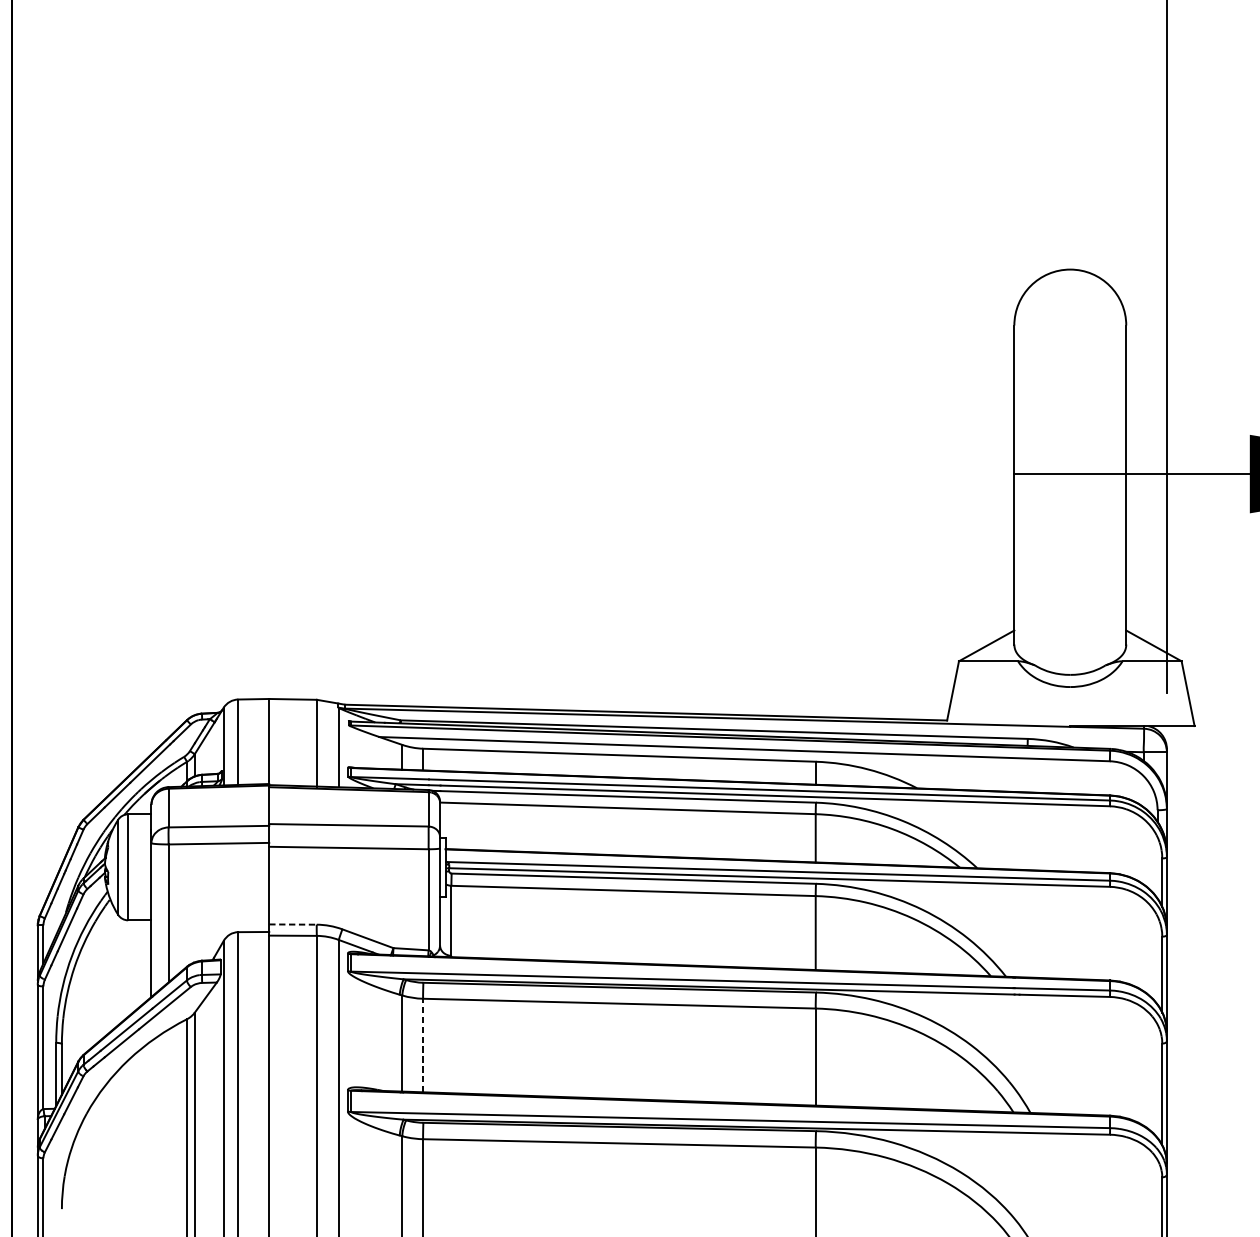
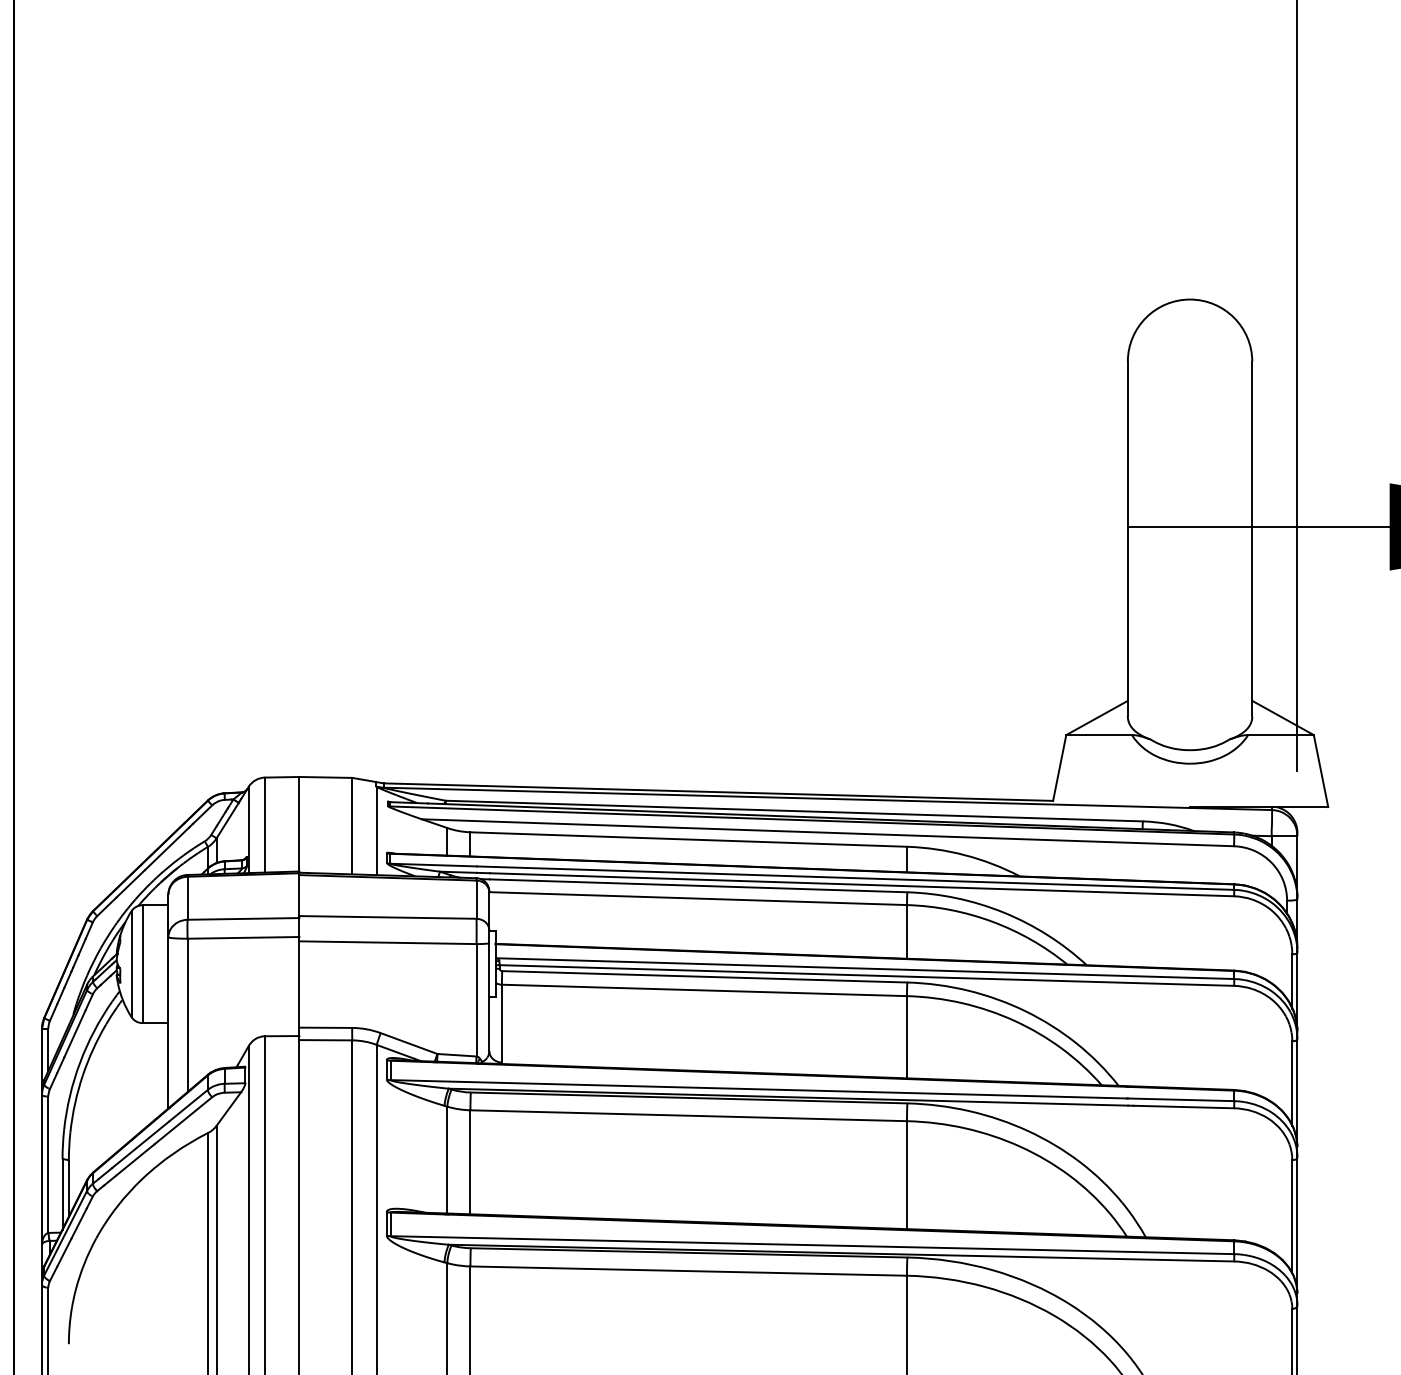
line: (293, 924) -> (326, 1027), dashed -> solid
line: (423, 1045) -> (470, 1162), dashed -> solid

